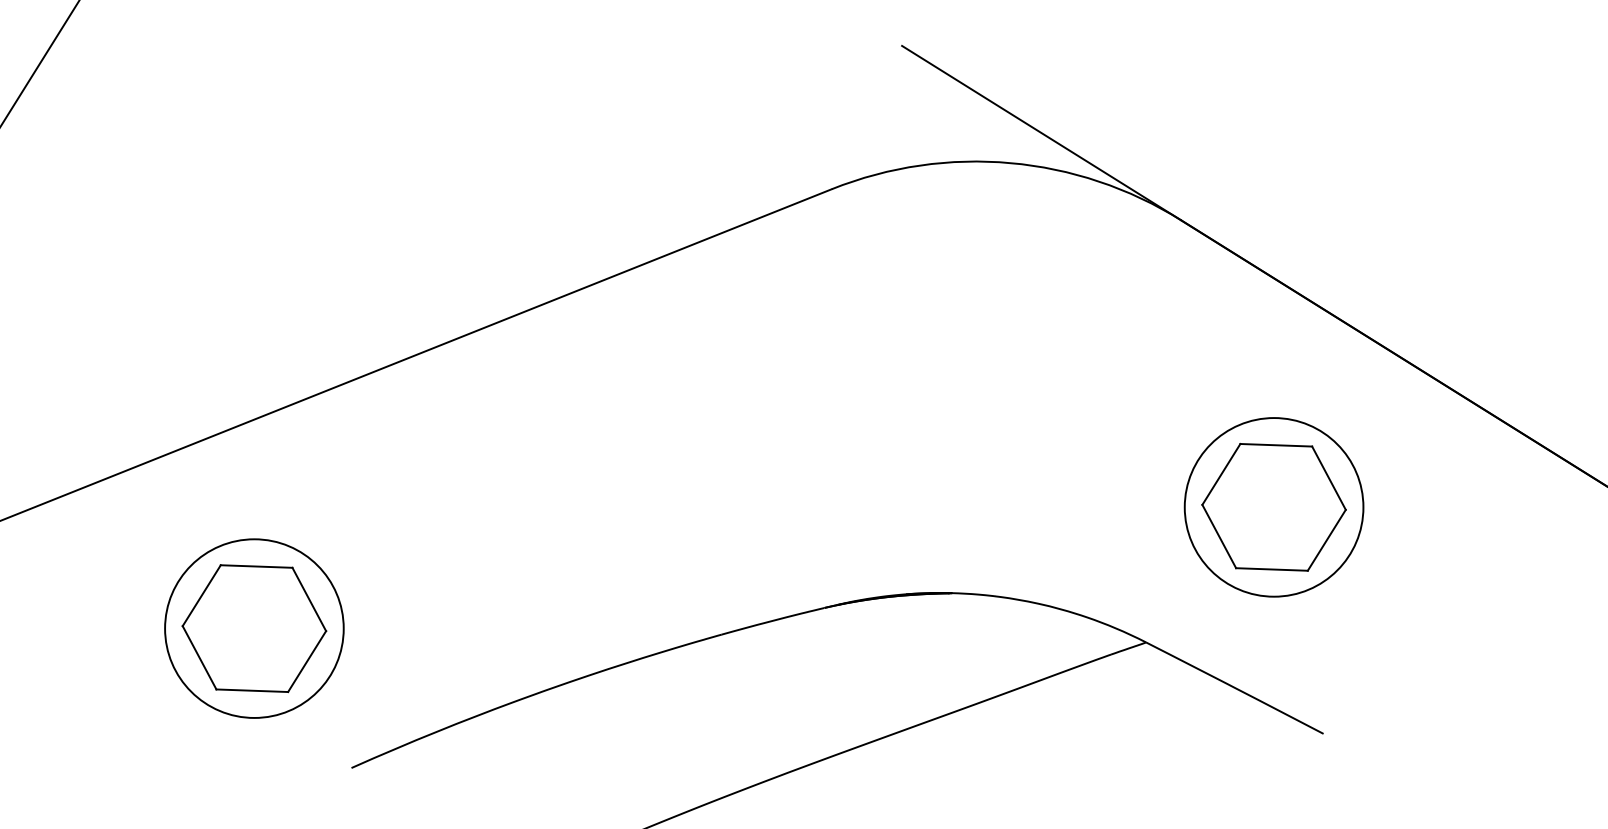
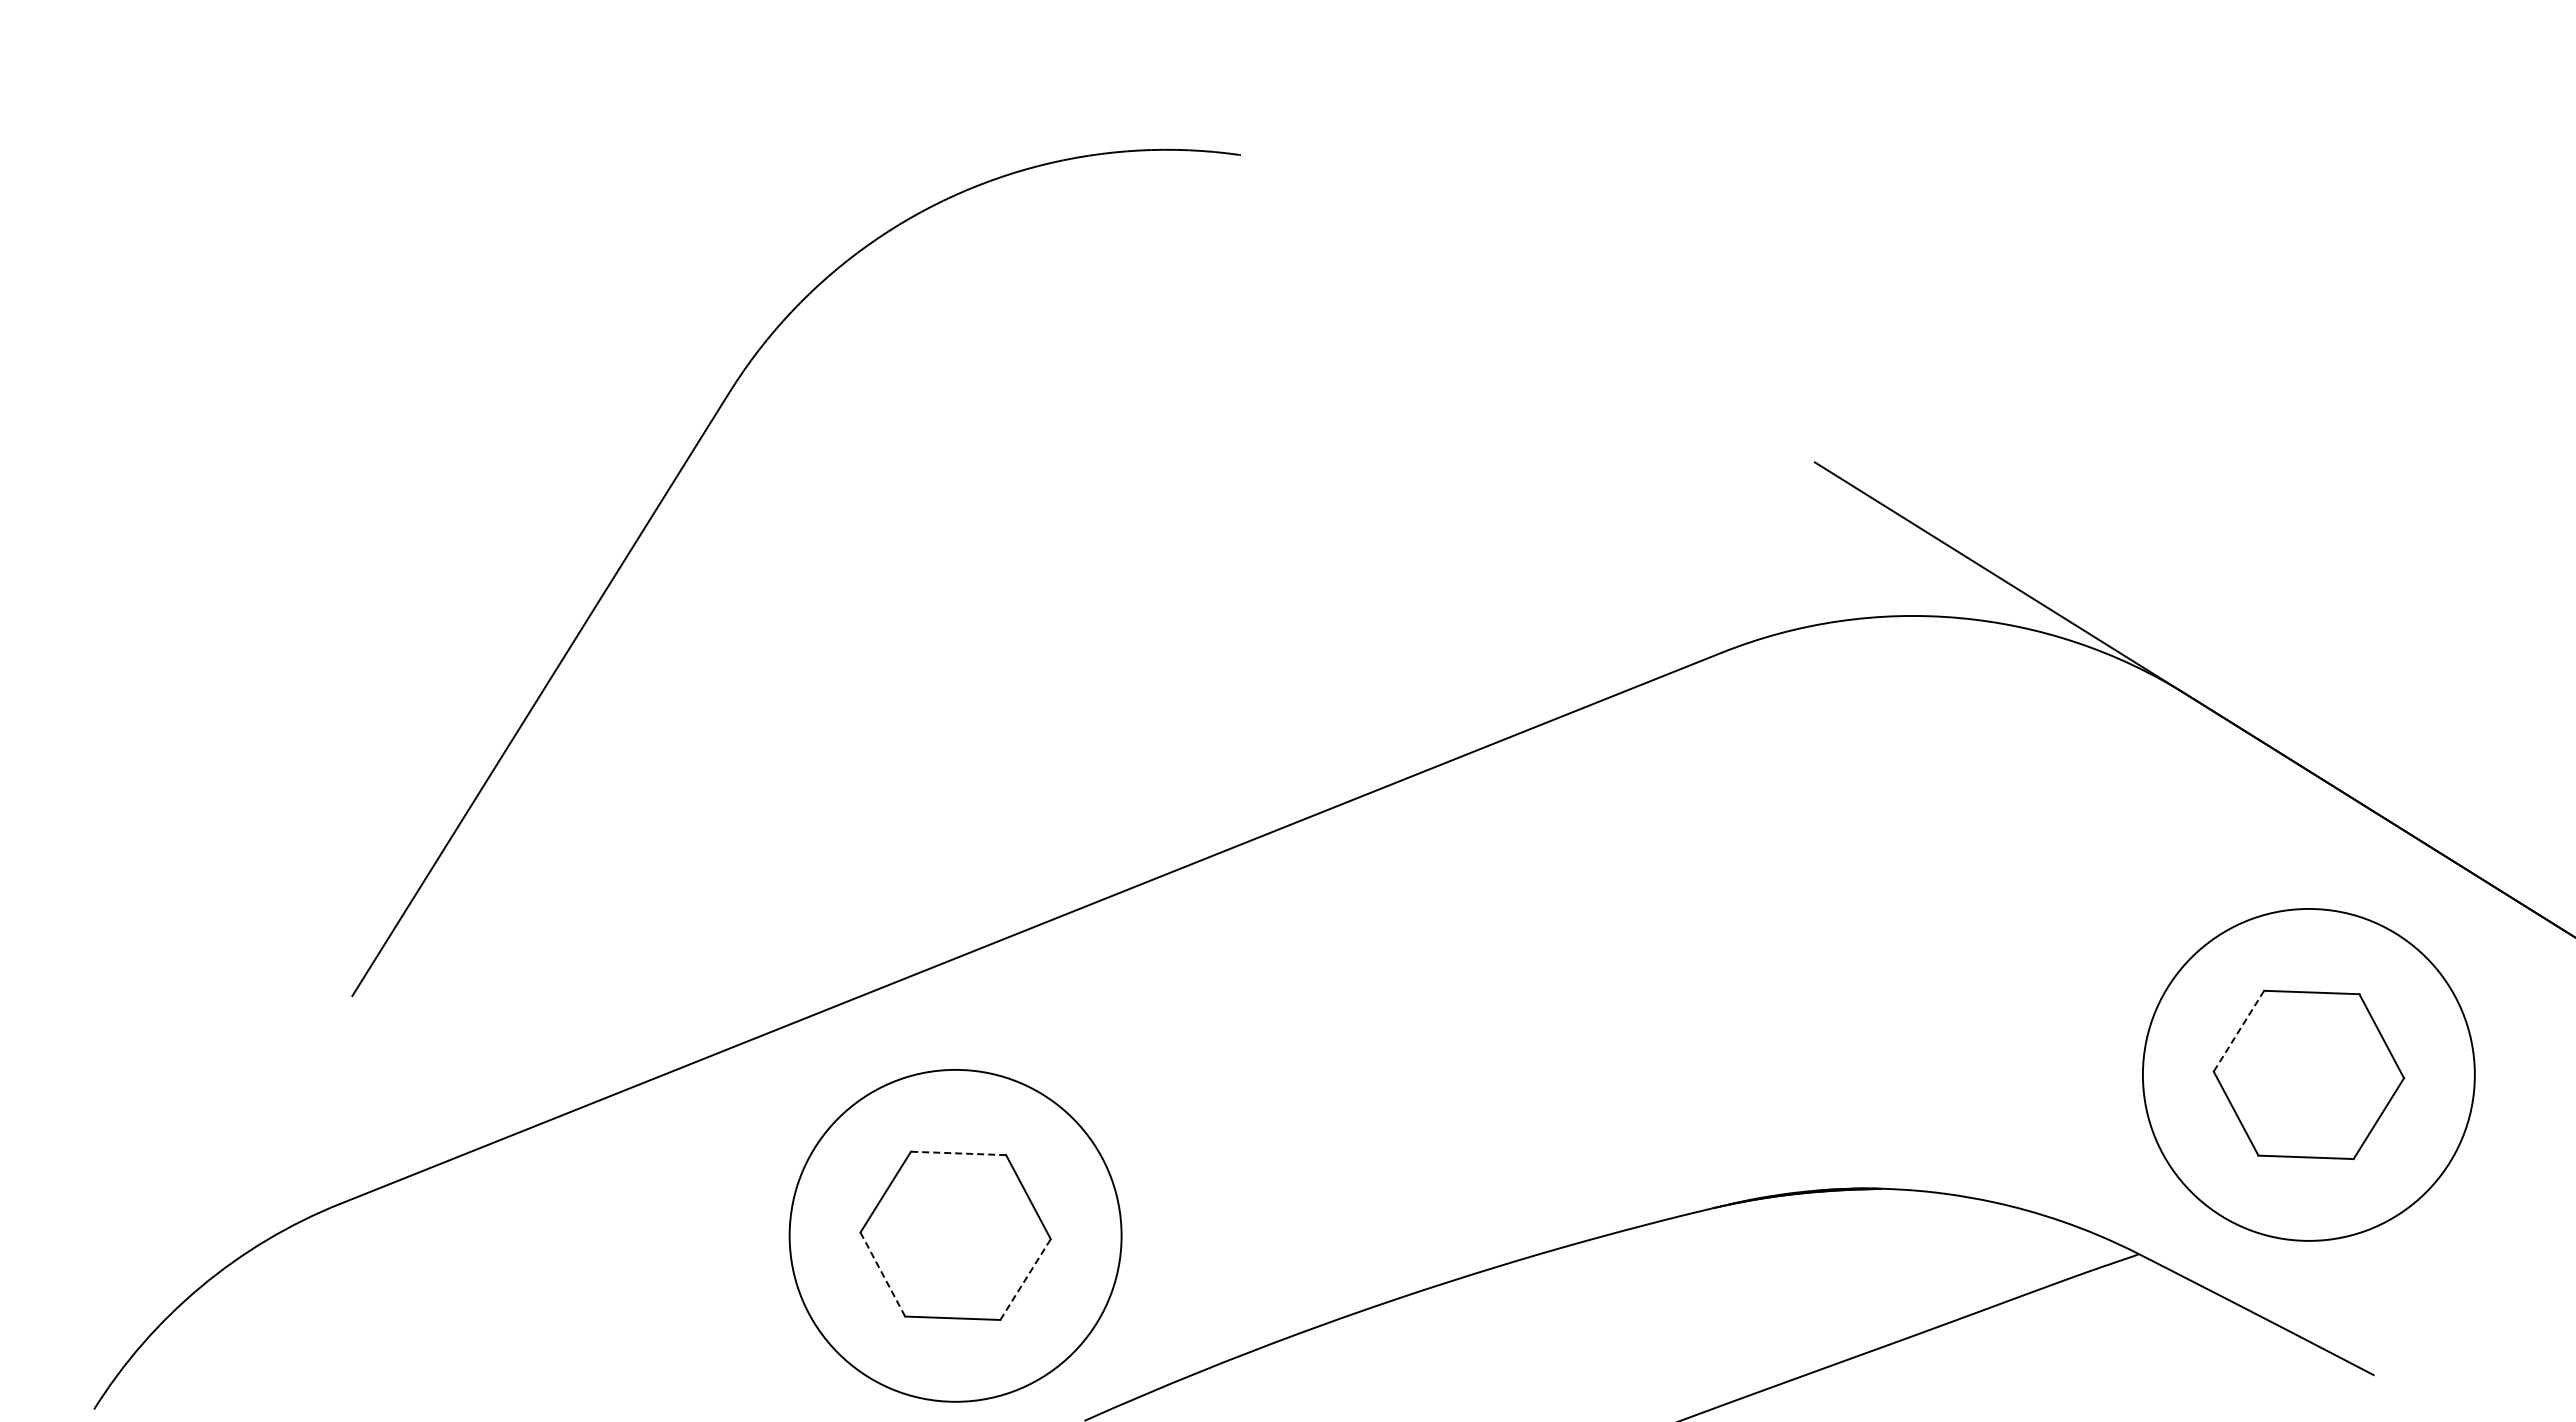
line: (1221, 474) -> (2238, 1031), solid -> dashed
circle: (1273, 507) -> (2308, 1074), size x1.4
line: (256, 566) -> (958, 1153), solid -> dashed
circle: (254, 628) -> (955, 1235), size x1.4
line: (199, 657) -> (882, 1274), solid -> dashed
line: (307, 661) -> (1025, 1279), solid -> dashed

